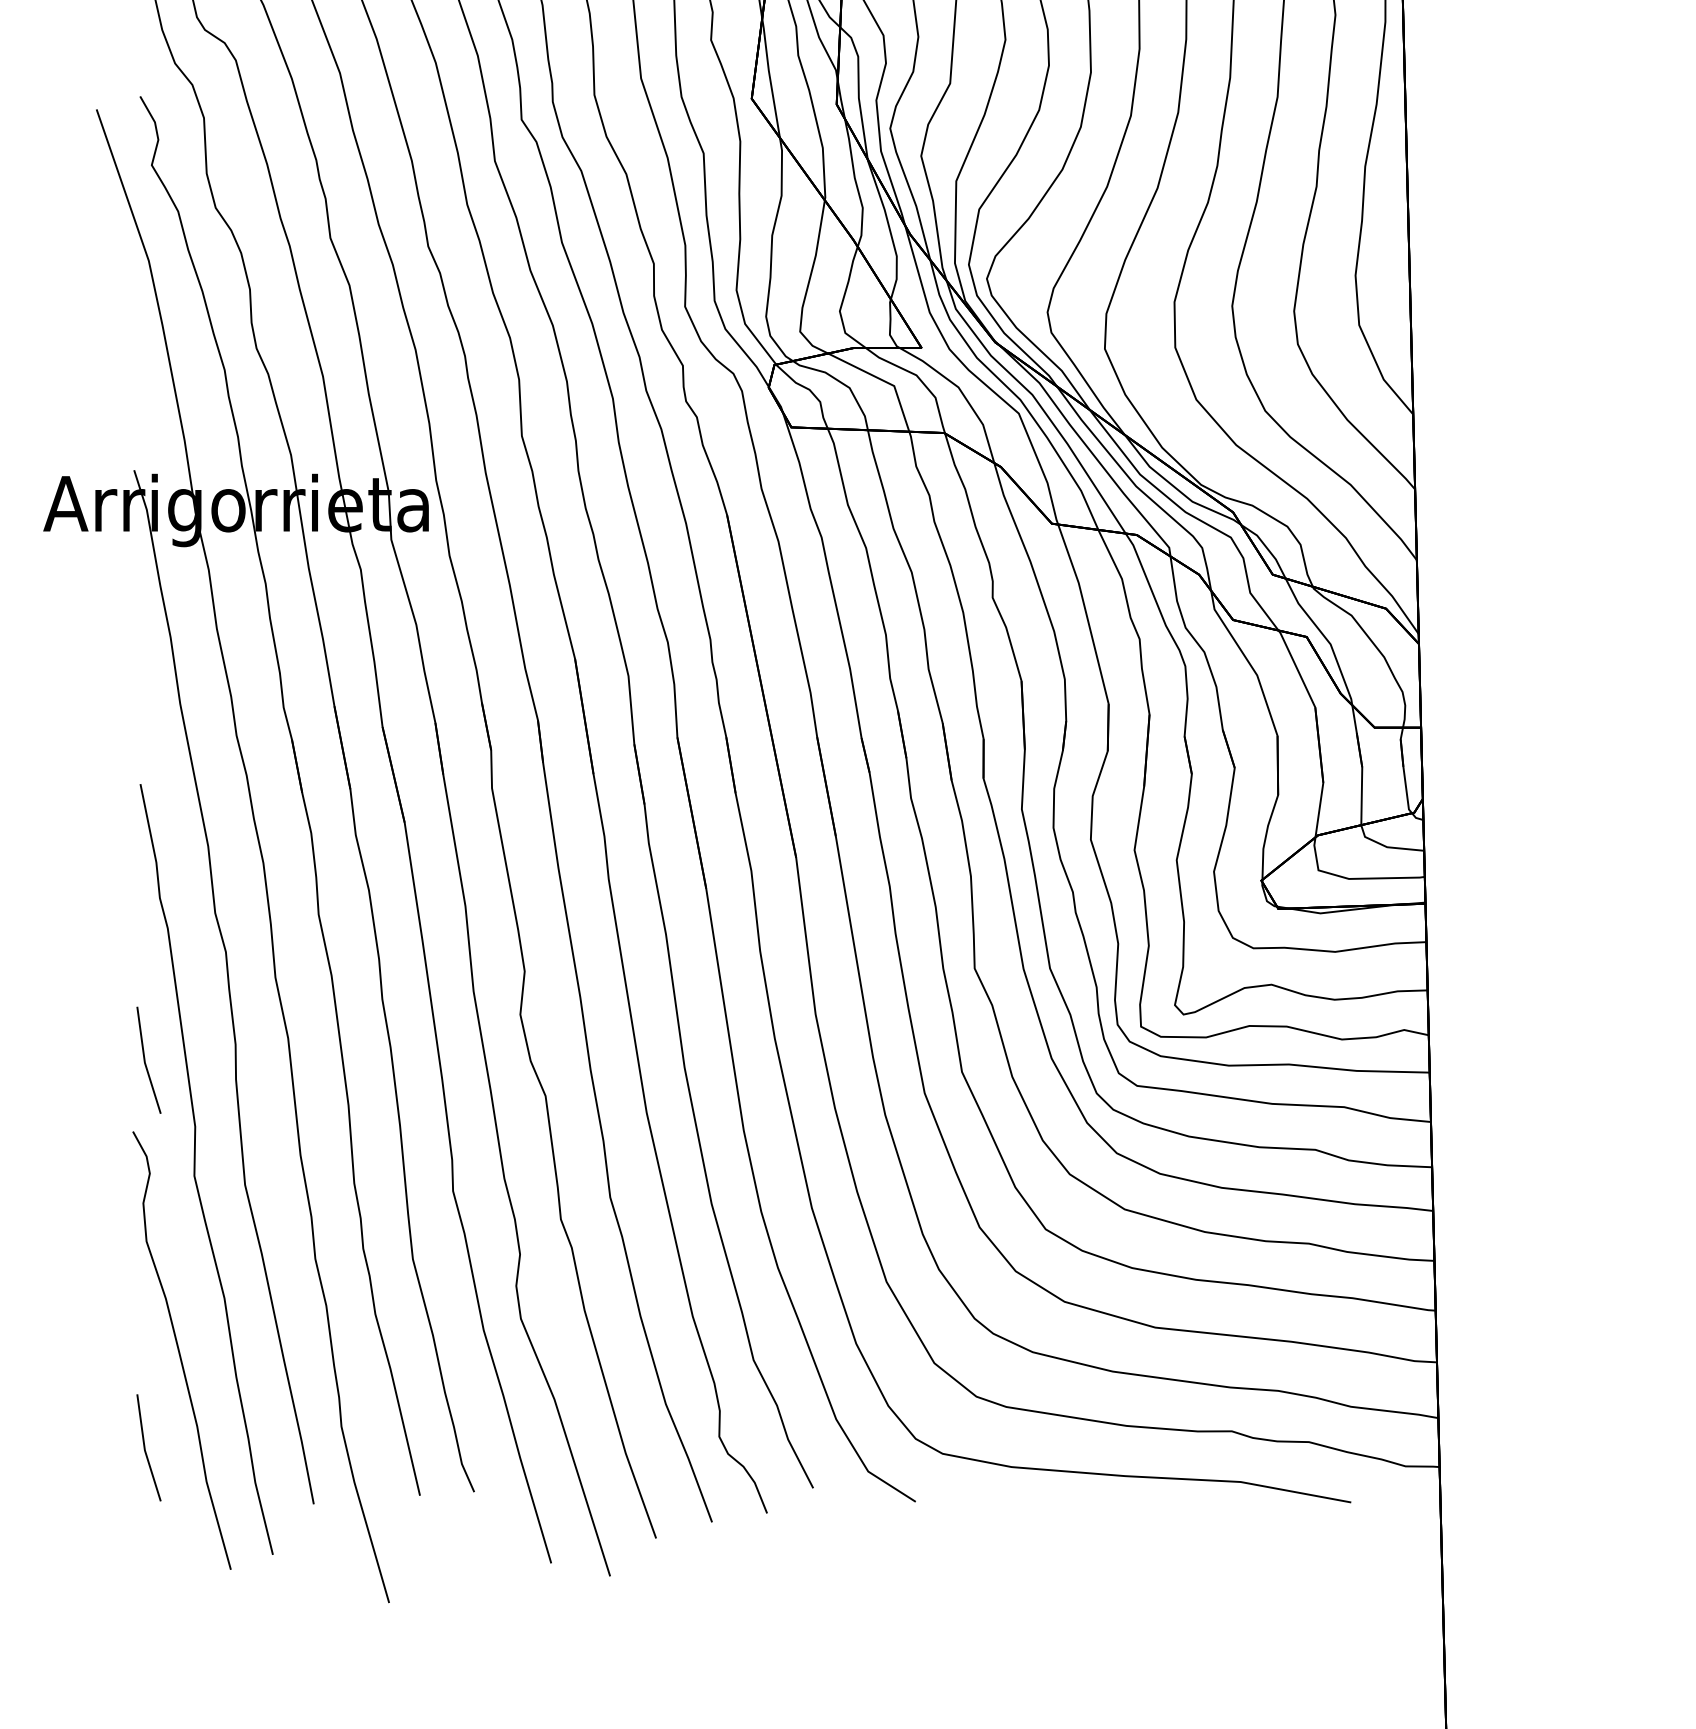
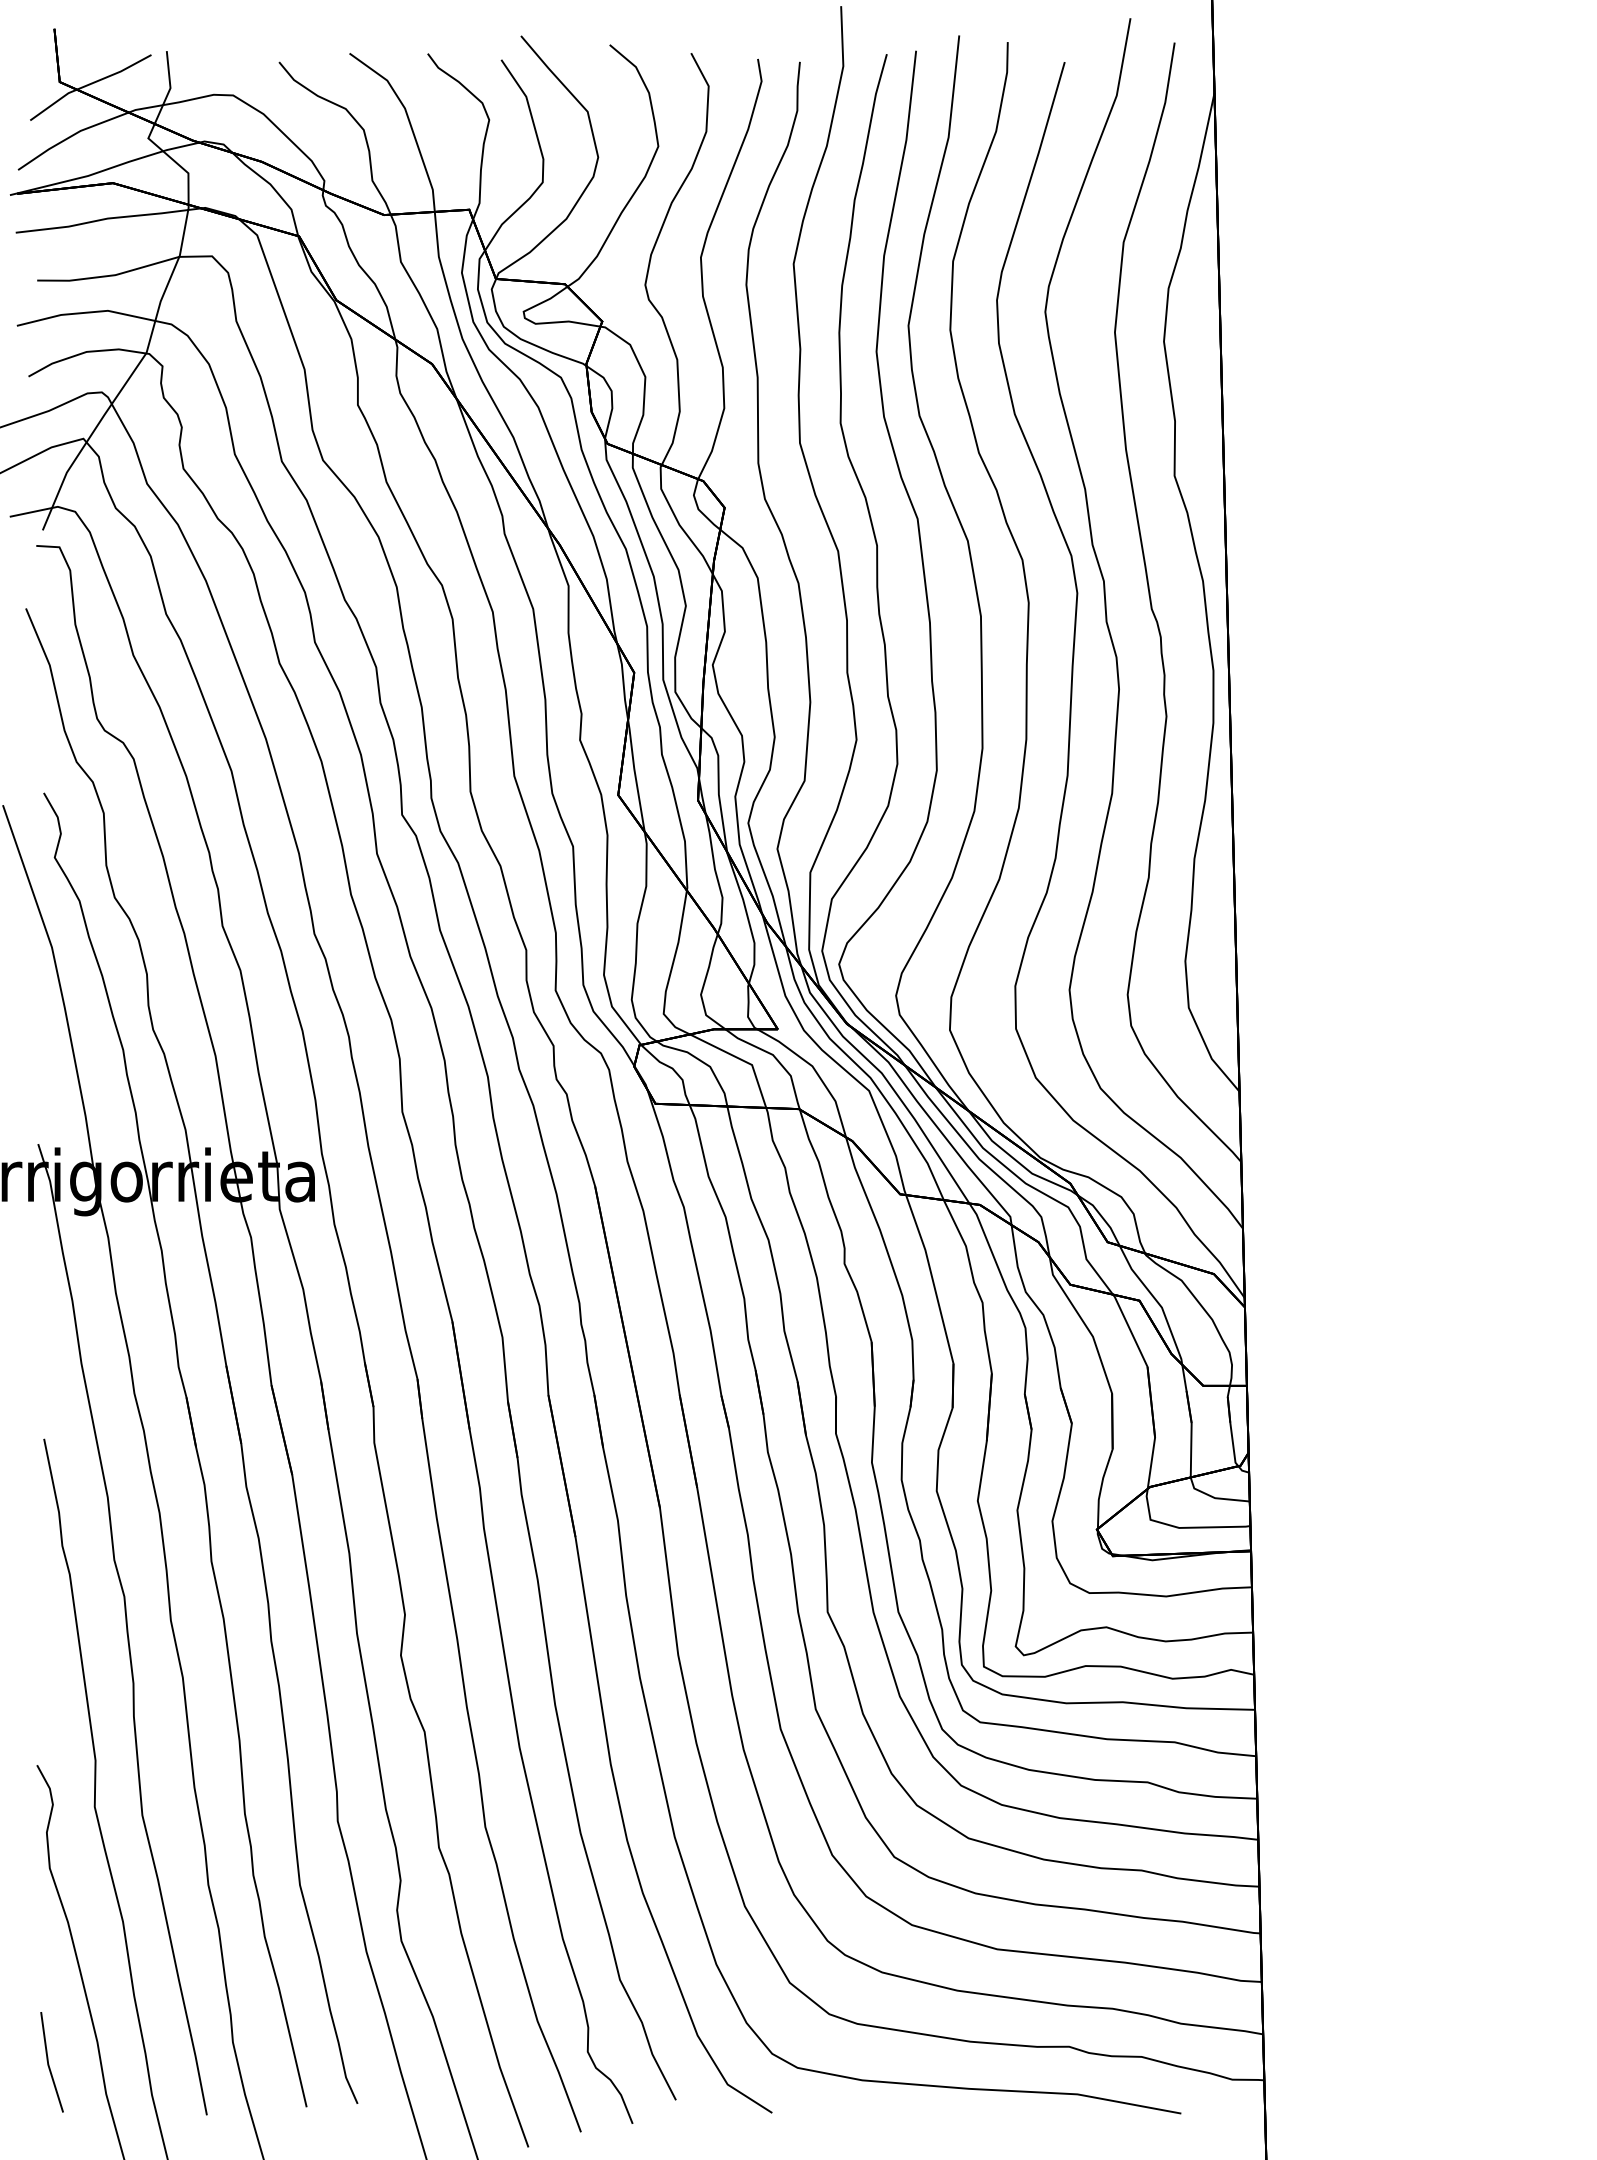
line: (146, 1062) -> (49, 1700), removed

